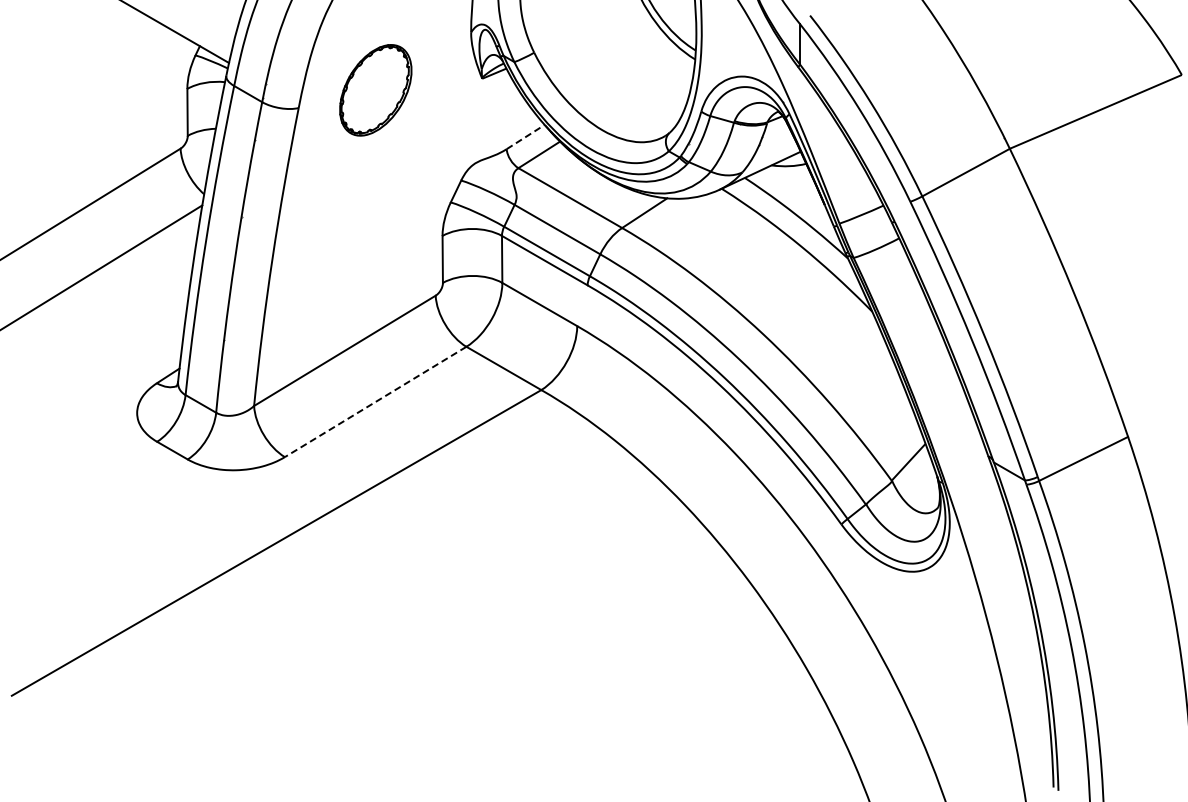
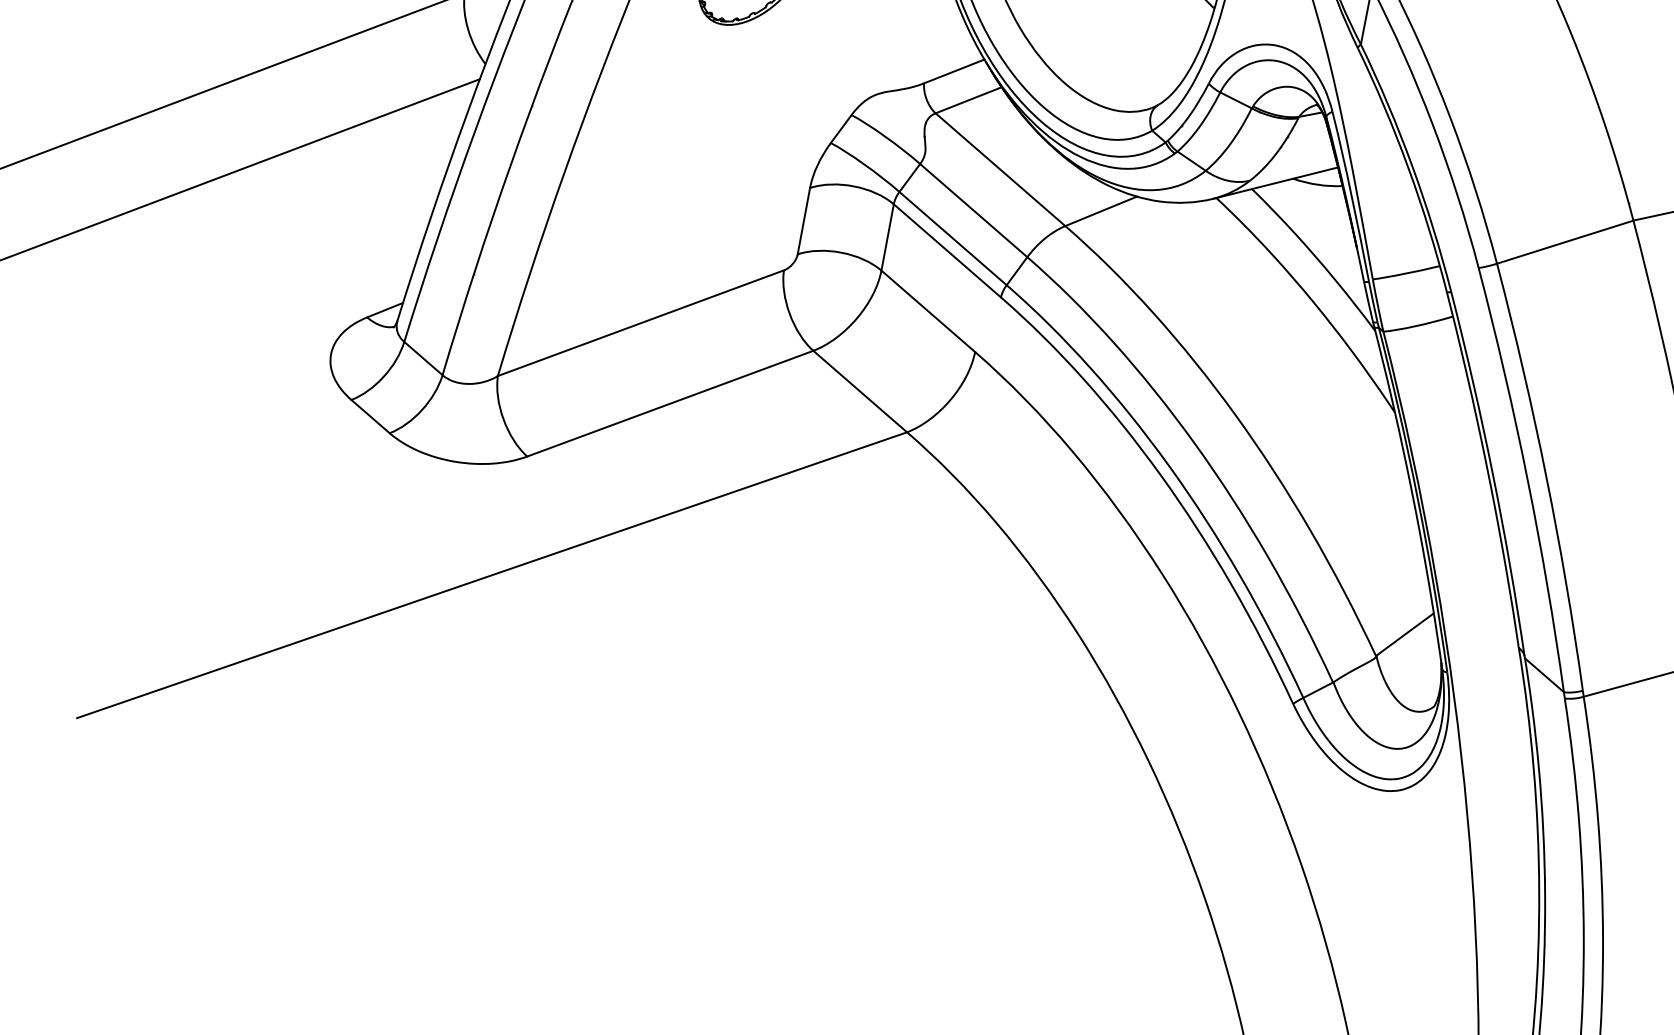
line: (525, 137) -> (953, 72), dashed -> solid
line: (375, 402) -> (669, 404), dashed -> solid

